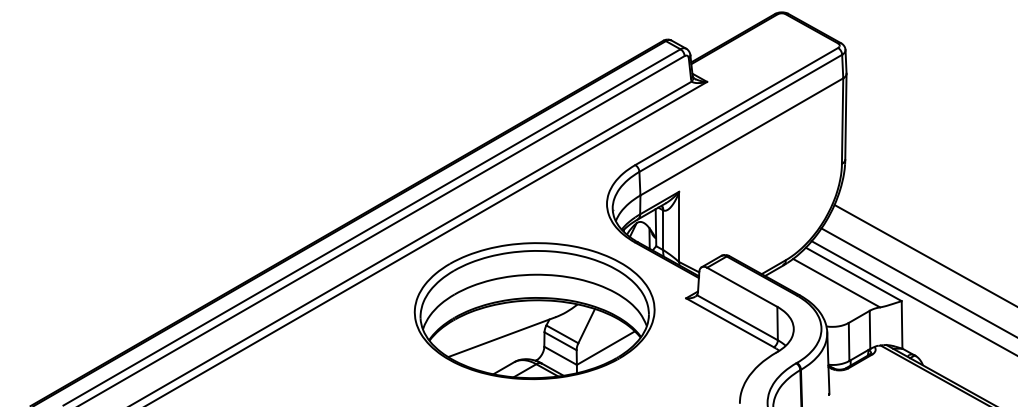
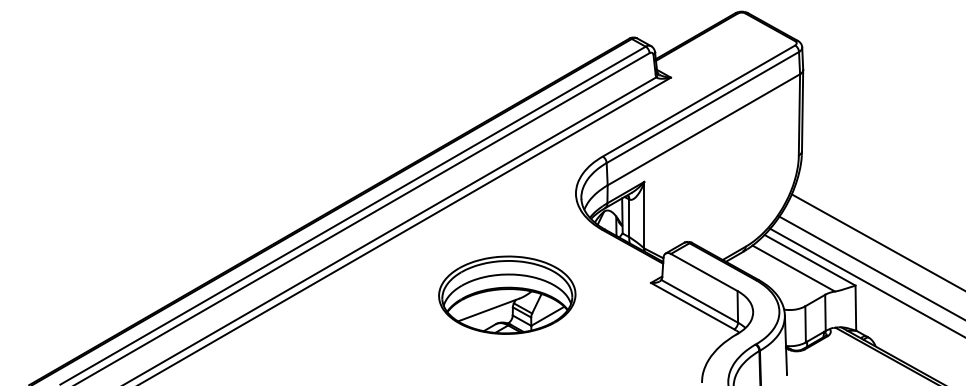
part: (534, 311) -> (507, 295), size x0.6

